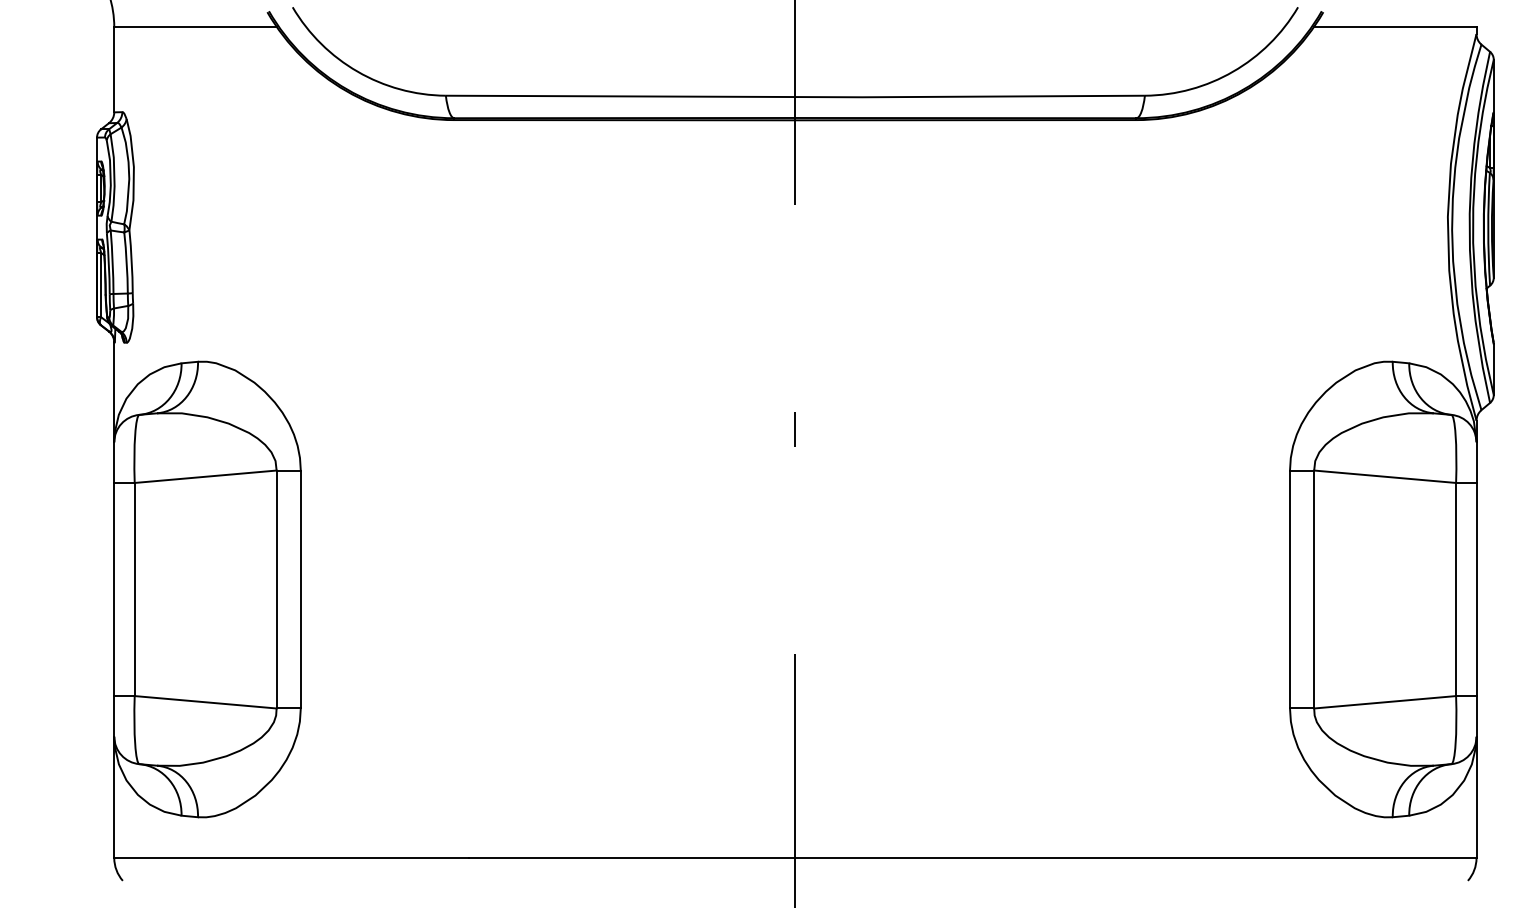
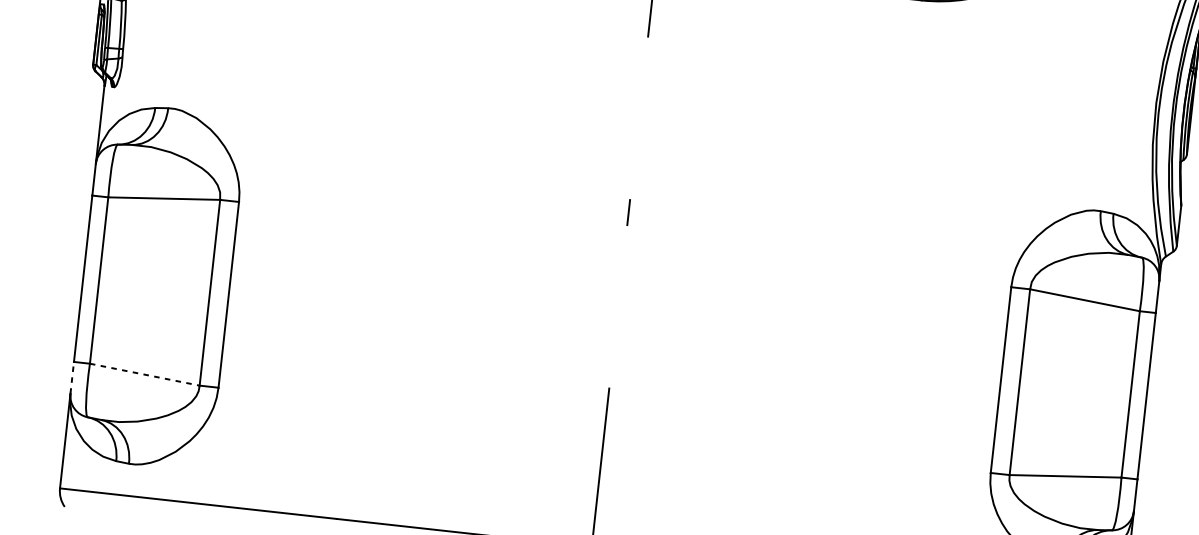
line: (206, 702) -> (145, 374), solid -> dashed
line: (114, 715) -> (72, 377), solid -> dashed

